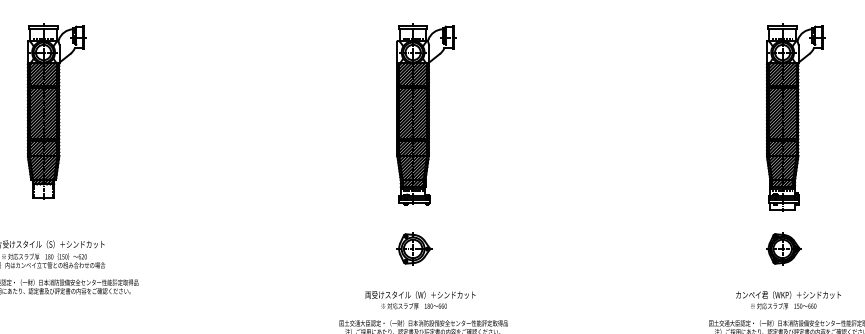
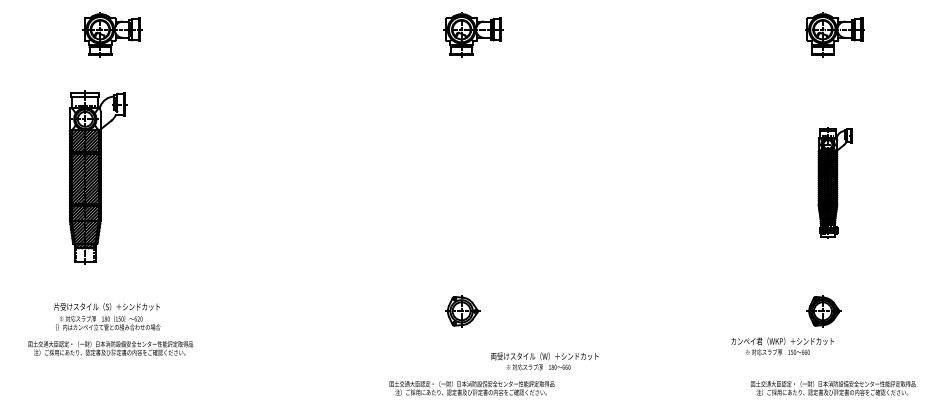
part: (56, 112) -> (97, 177), moved
part: (426, 114) -> (474, 179), removed
part: (795, 117) -> (835, 182), size x0.6
text: (420, 300) -> (544, 361), moved
text: (788, 300) -> (782, 346), moved

